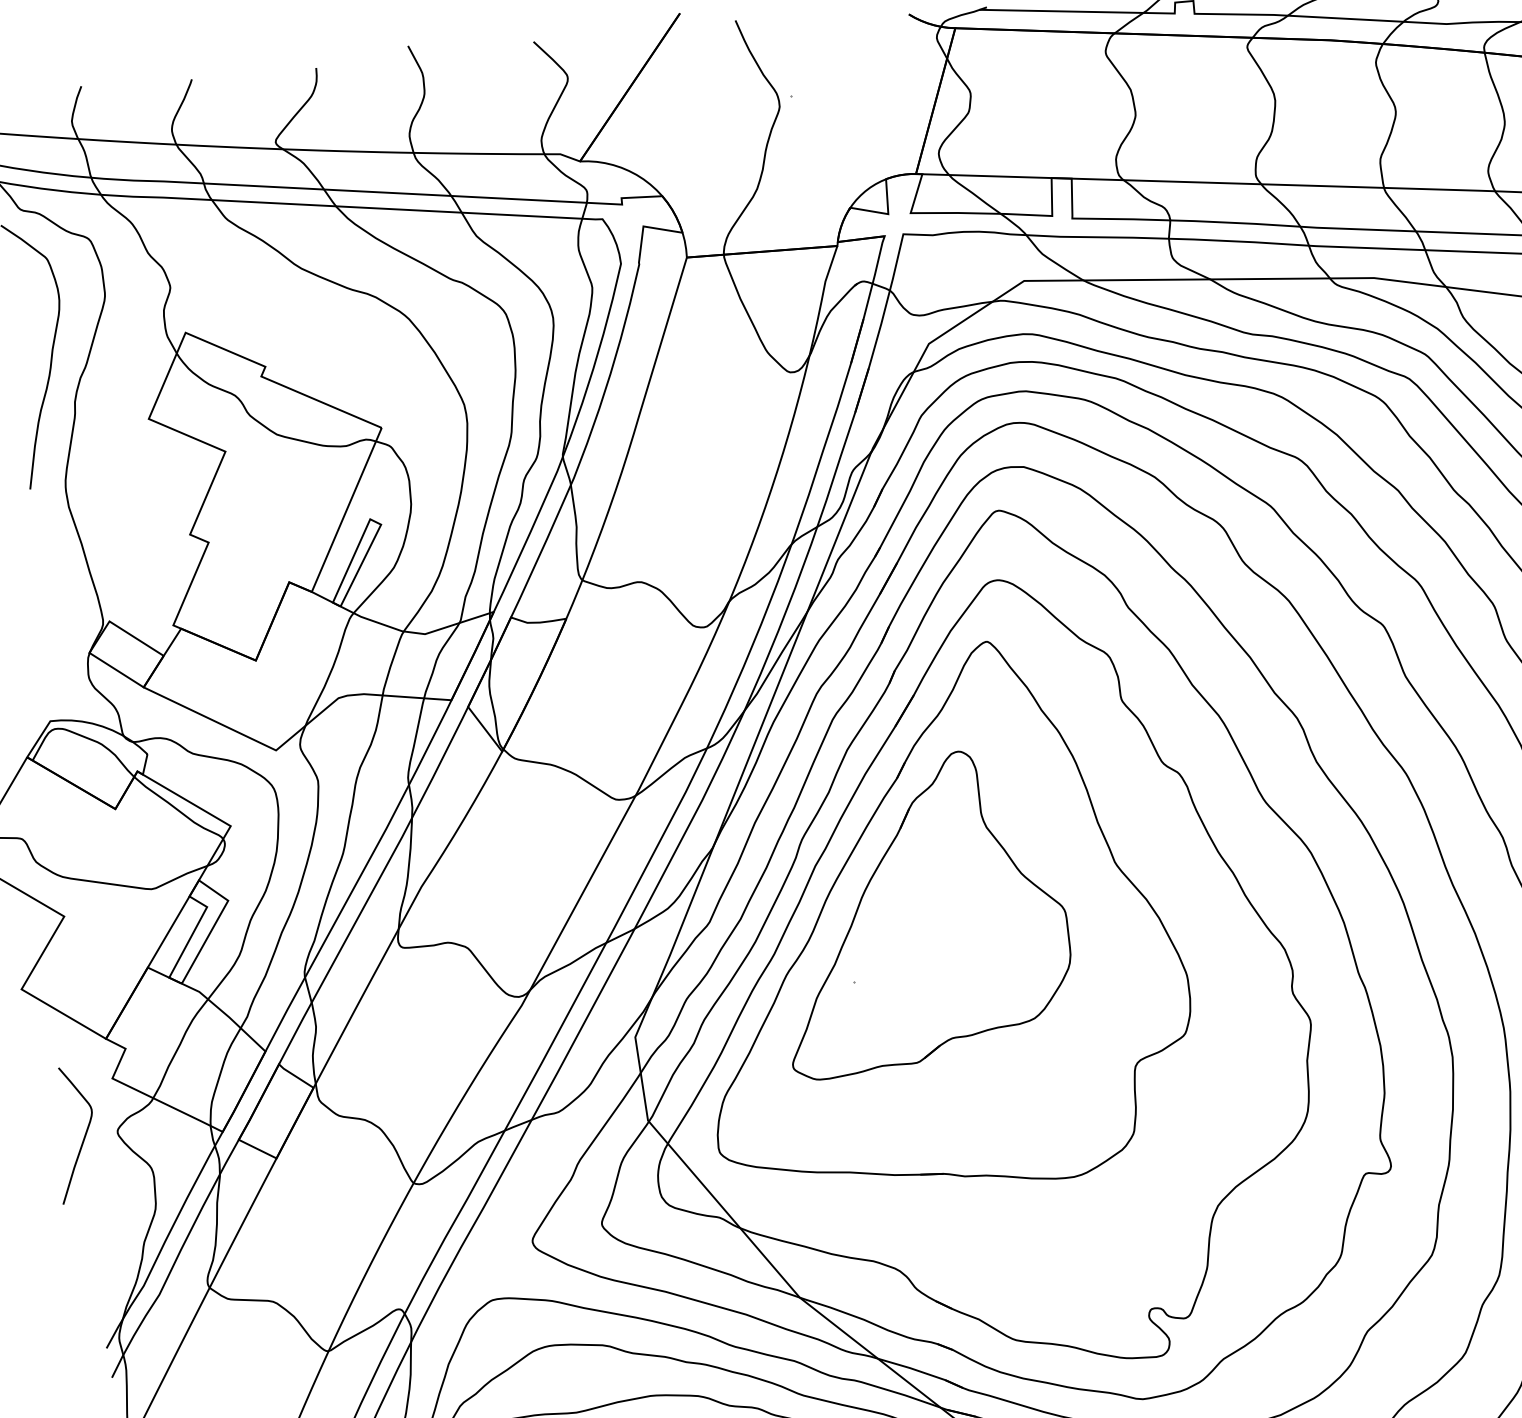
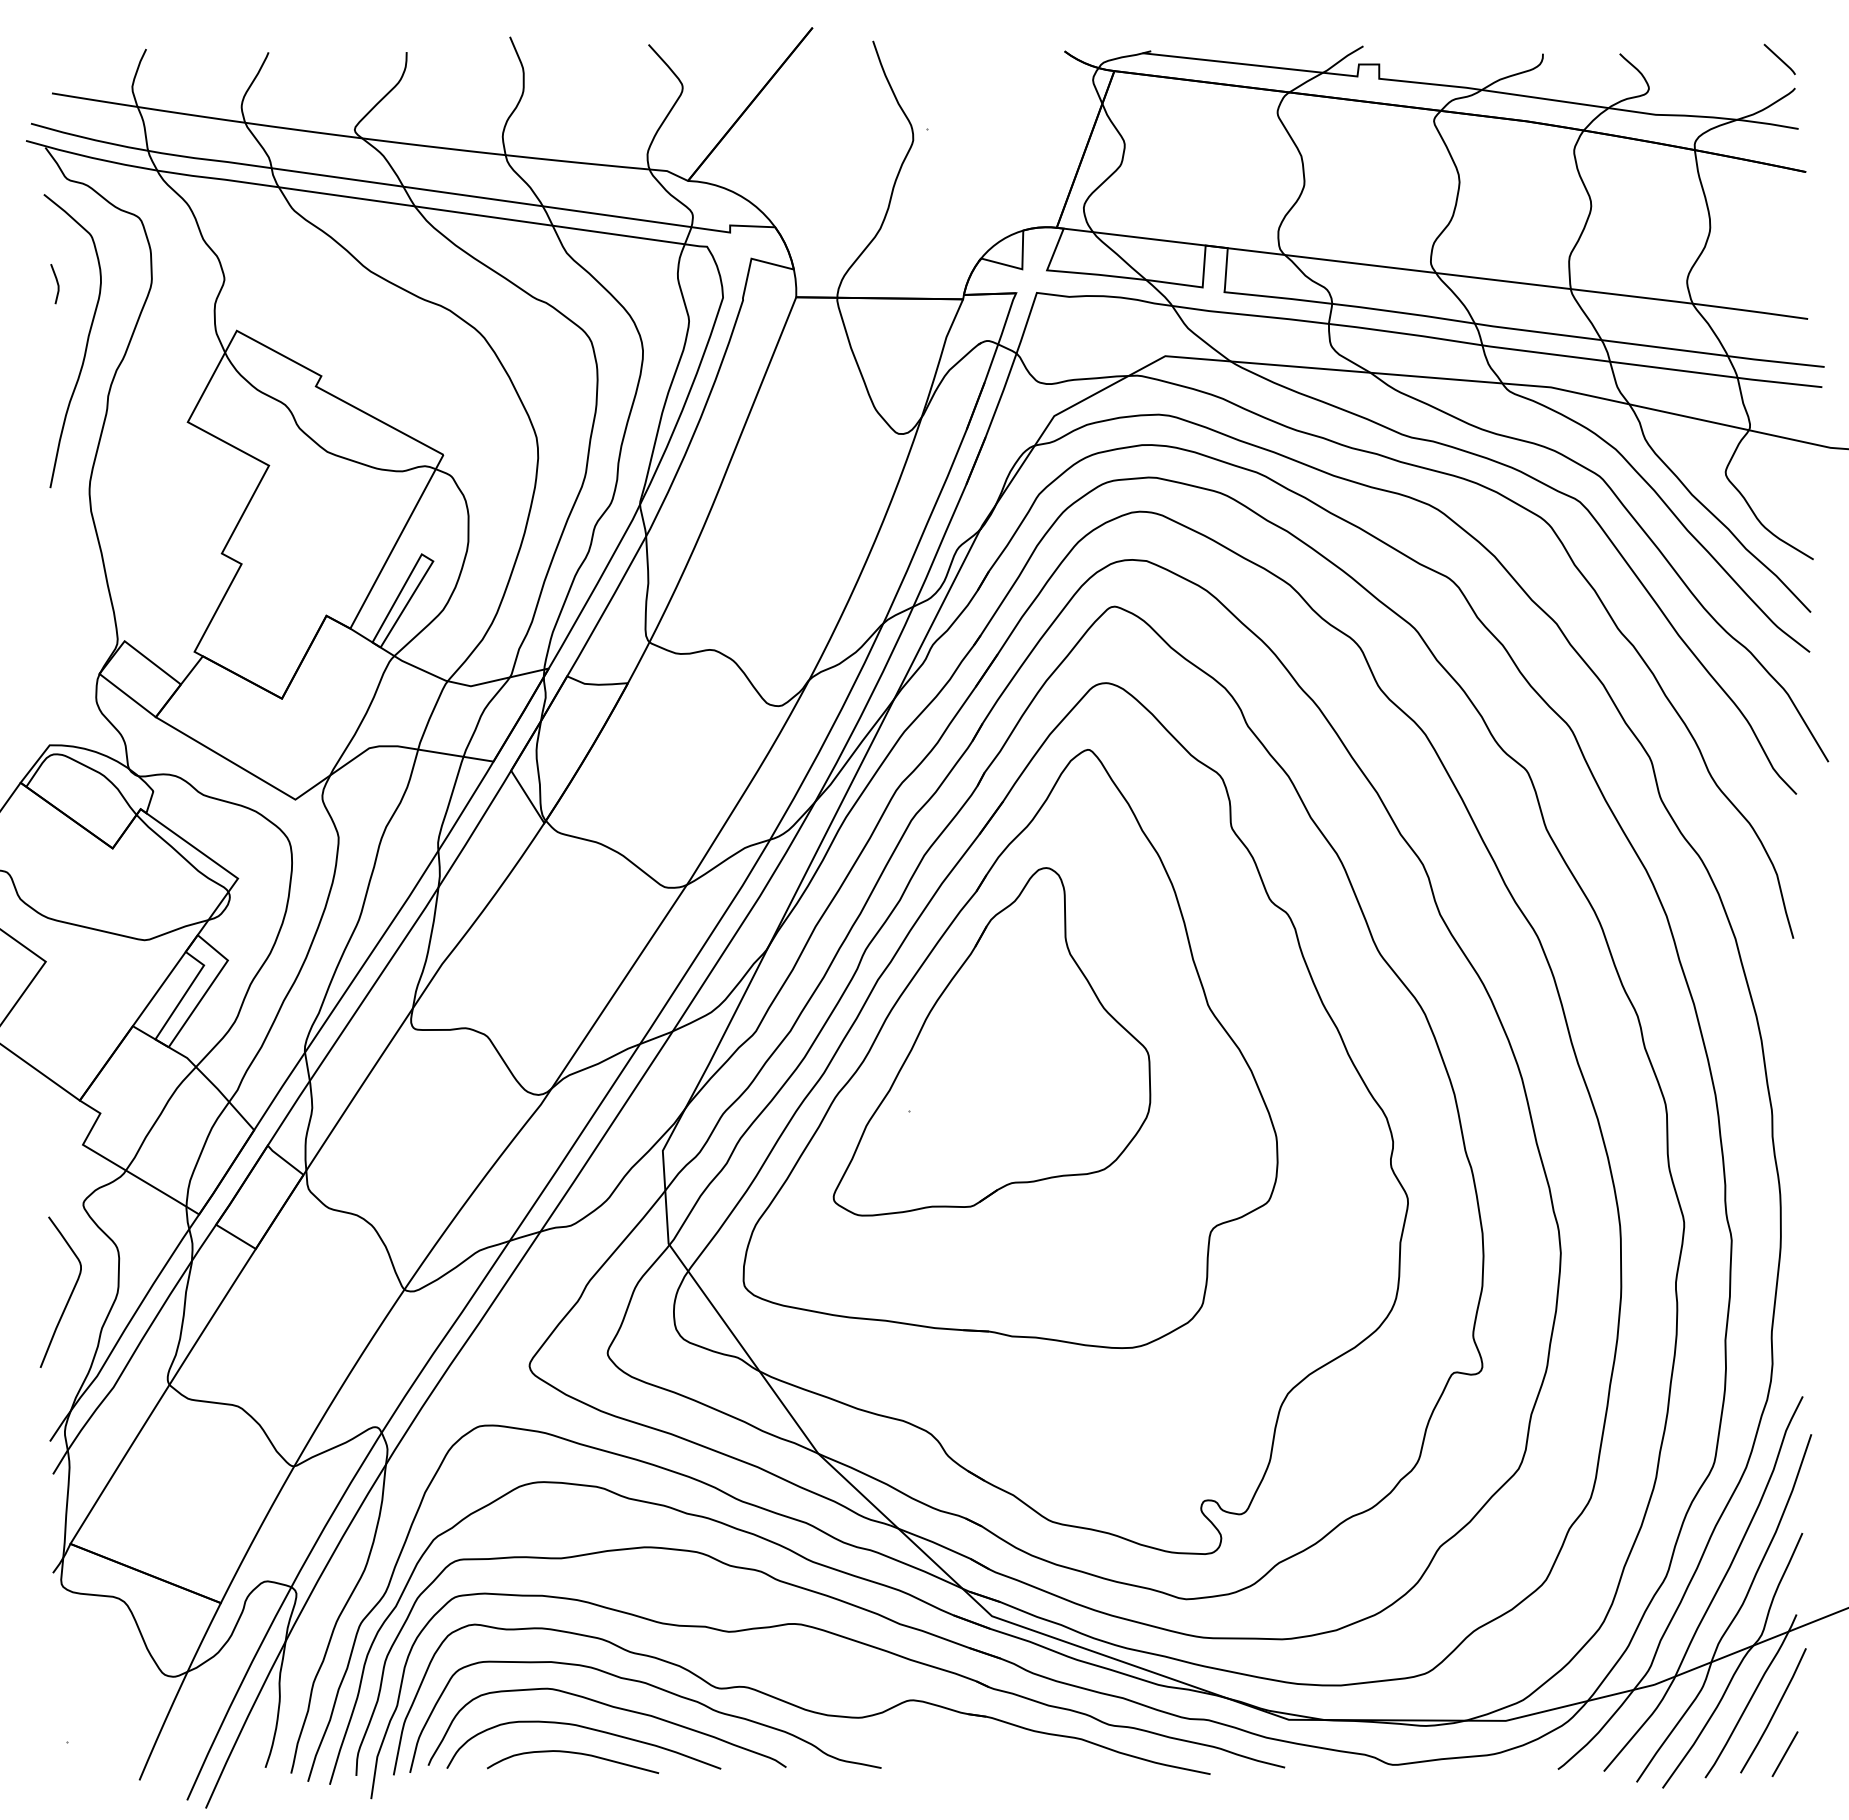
line: (19, 303) -> (56, 282), added
curve: (83, 1137) -> (69, 1295), moved

